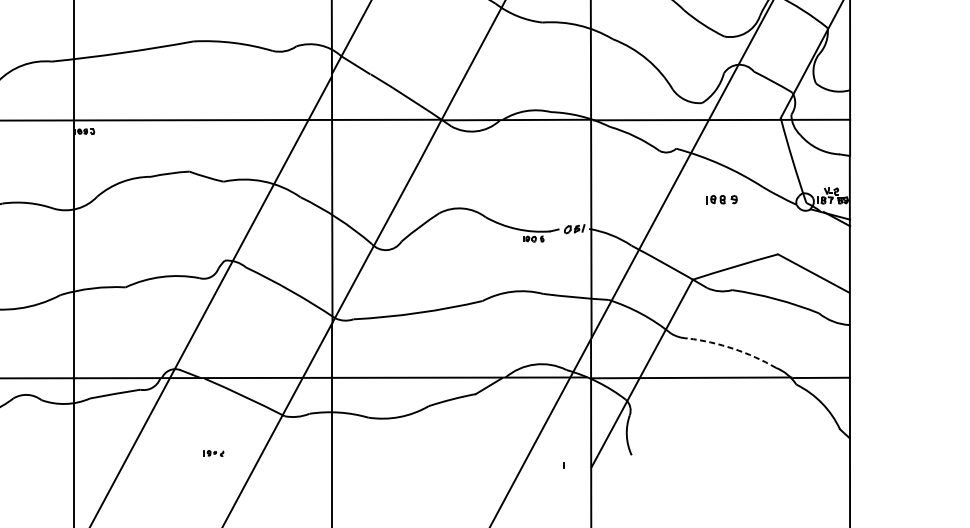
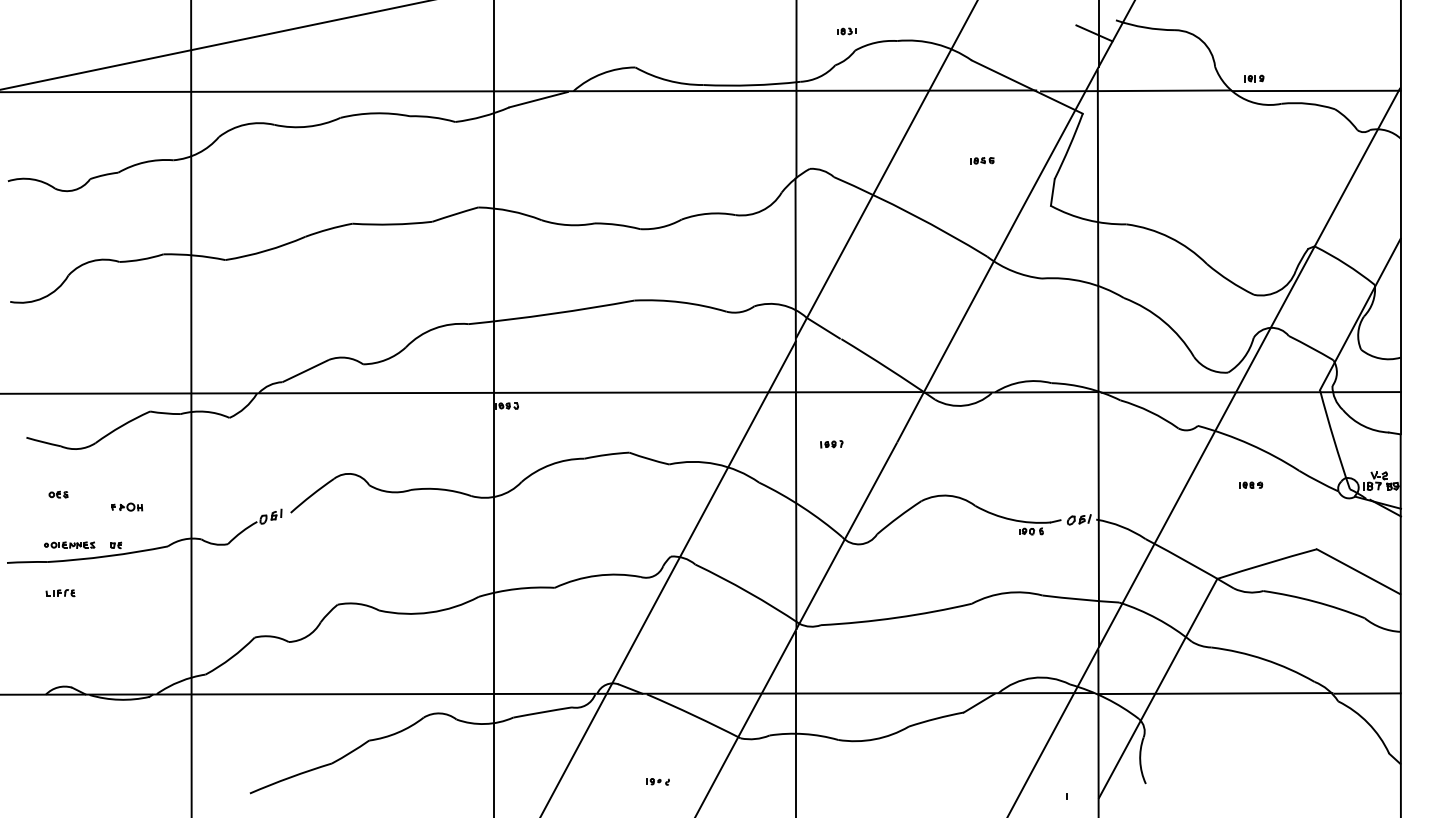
part: (362, 164) -> (831, 444), added
part: (722, 198) -> (1251, 484), size x0.62
arc: (733, 348) -> (1264, 659), dashed -> solid

